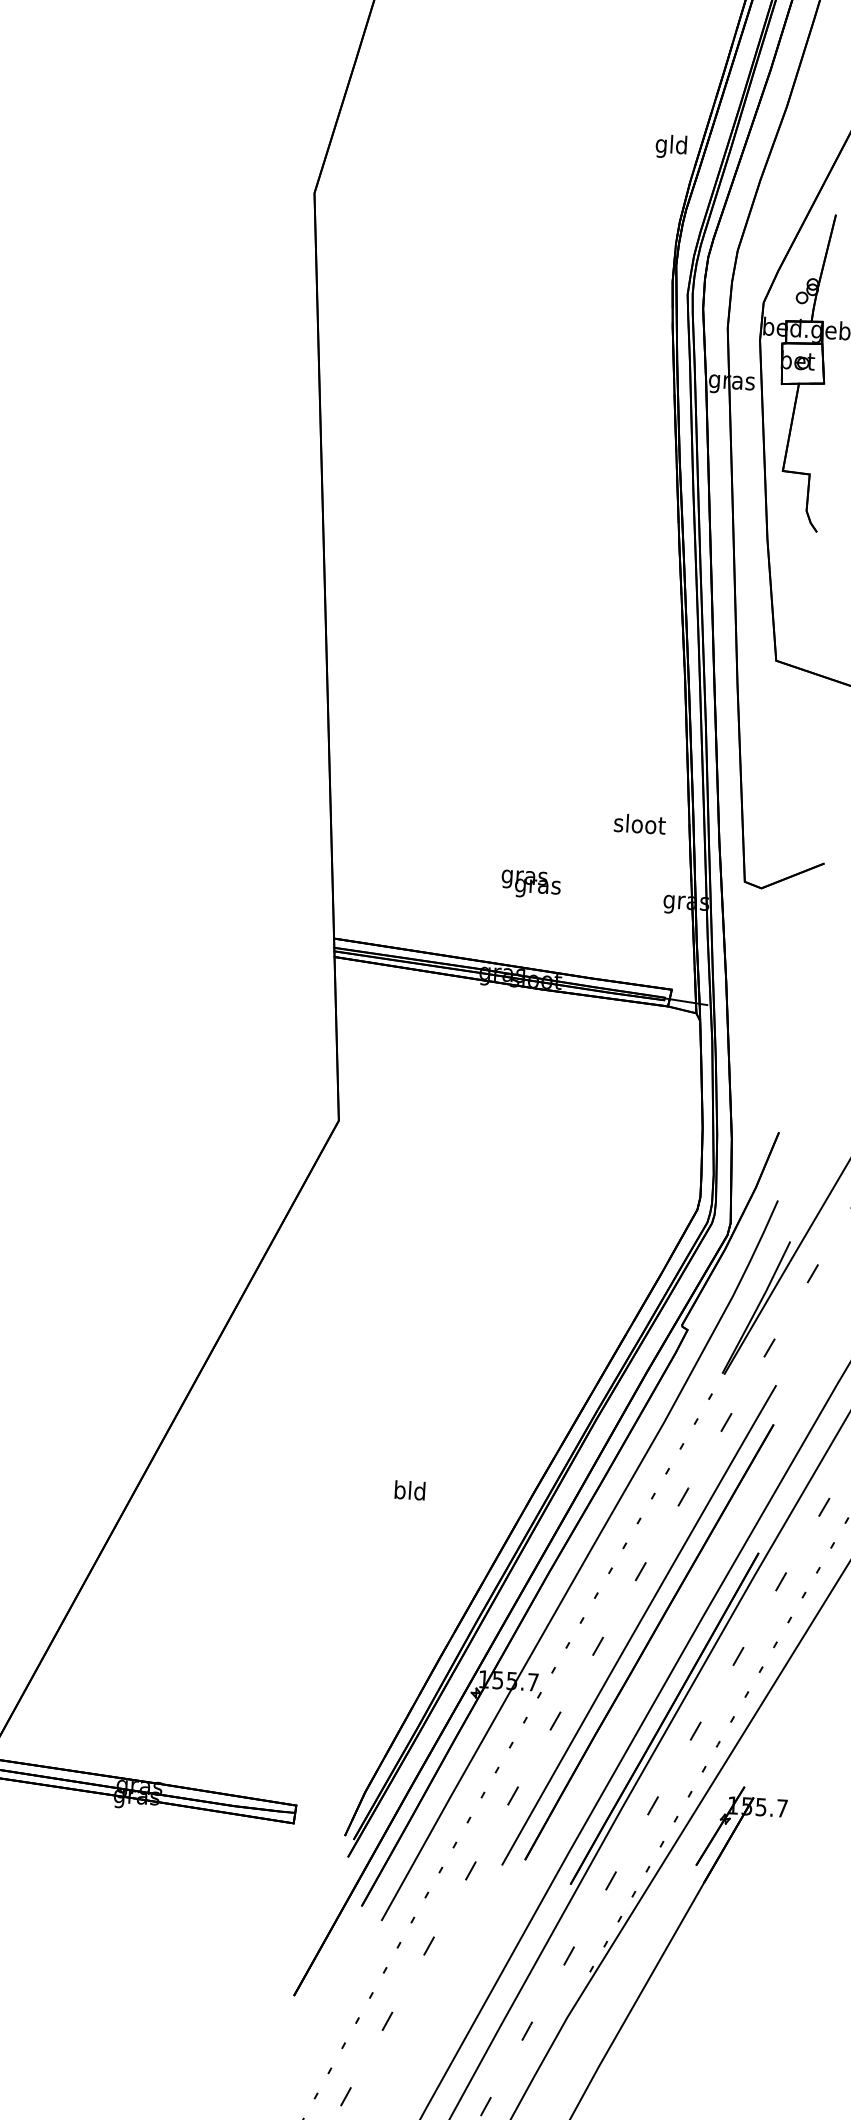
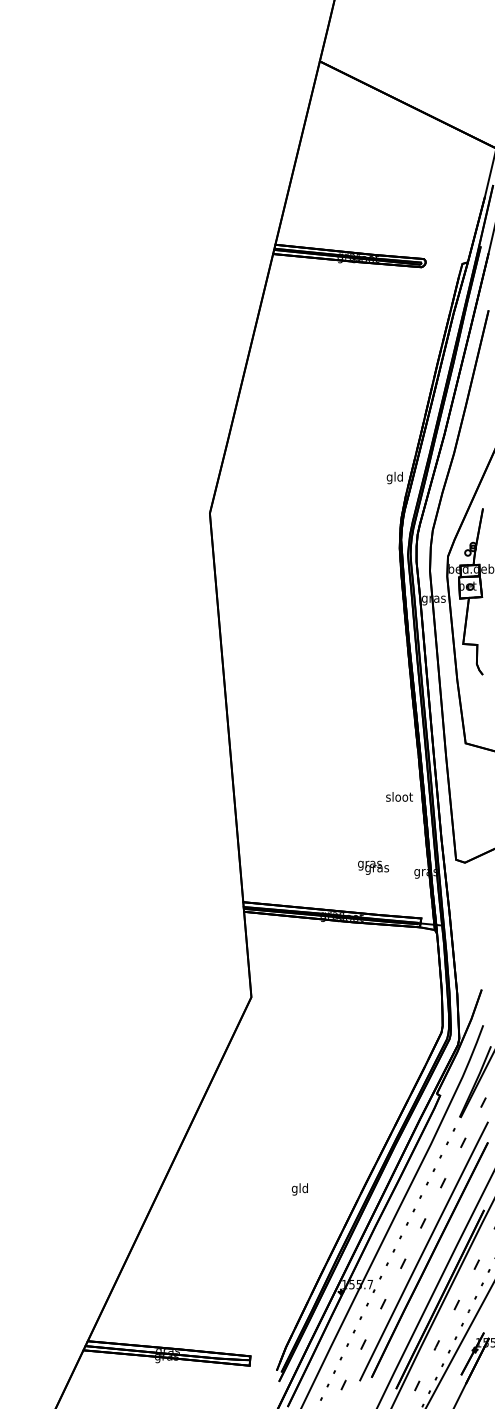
text: (639, 823) -> (399, 796), moved
text: (531, 883) -> (373, 867), moved
text: (399, 1492) -> (294, 1189), bld -> gld

